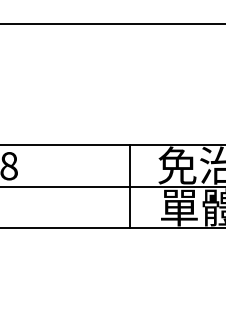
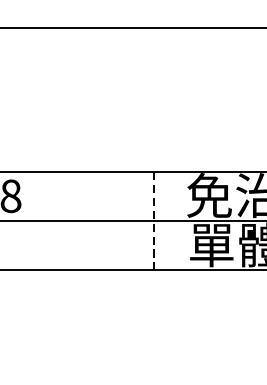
line: (129, 186) -> (152, 220), solid -> dashed

